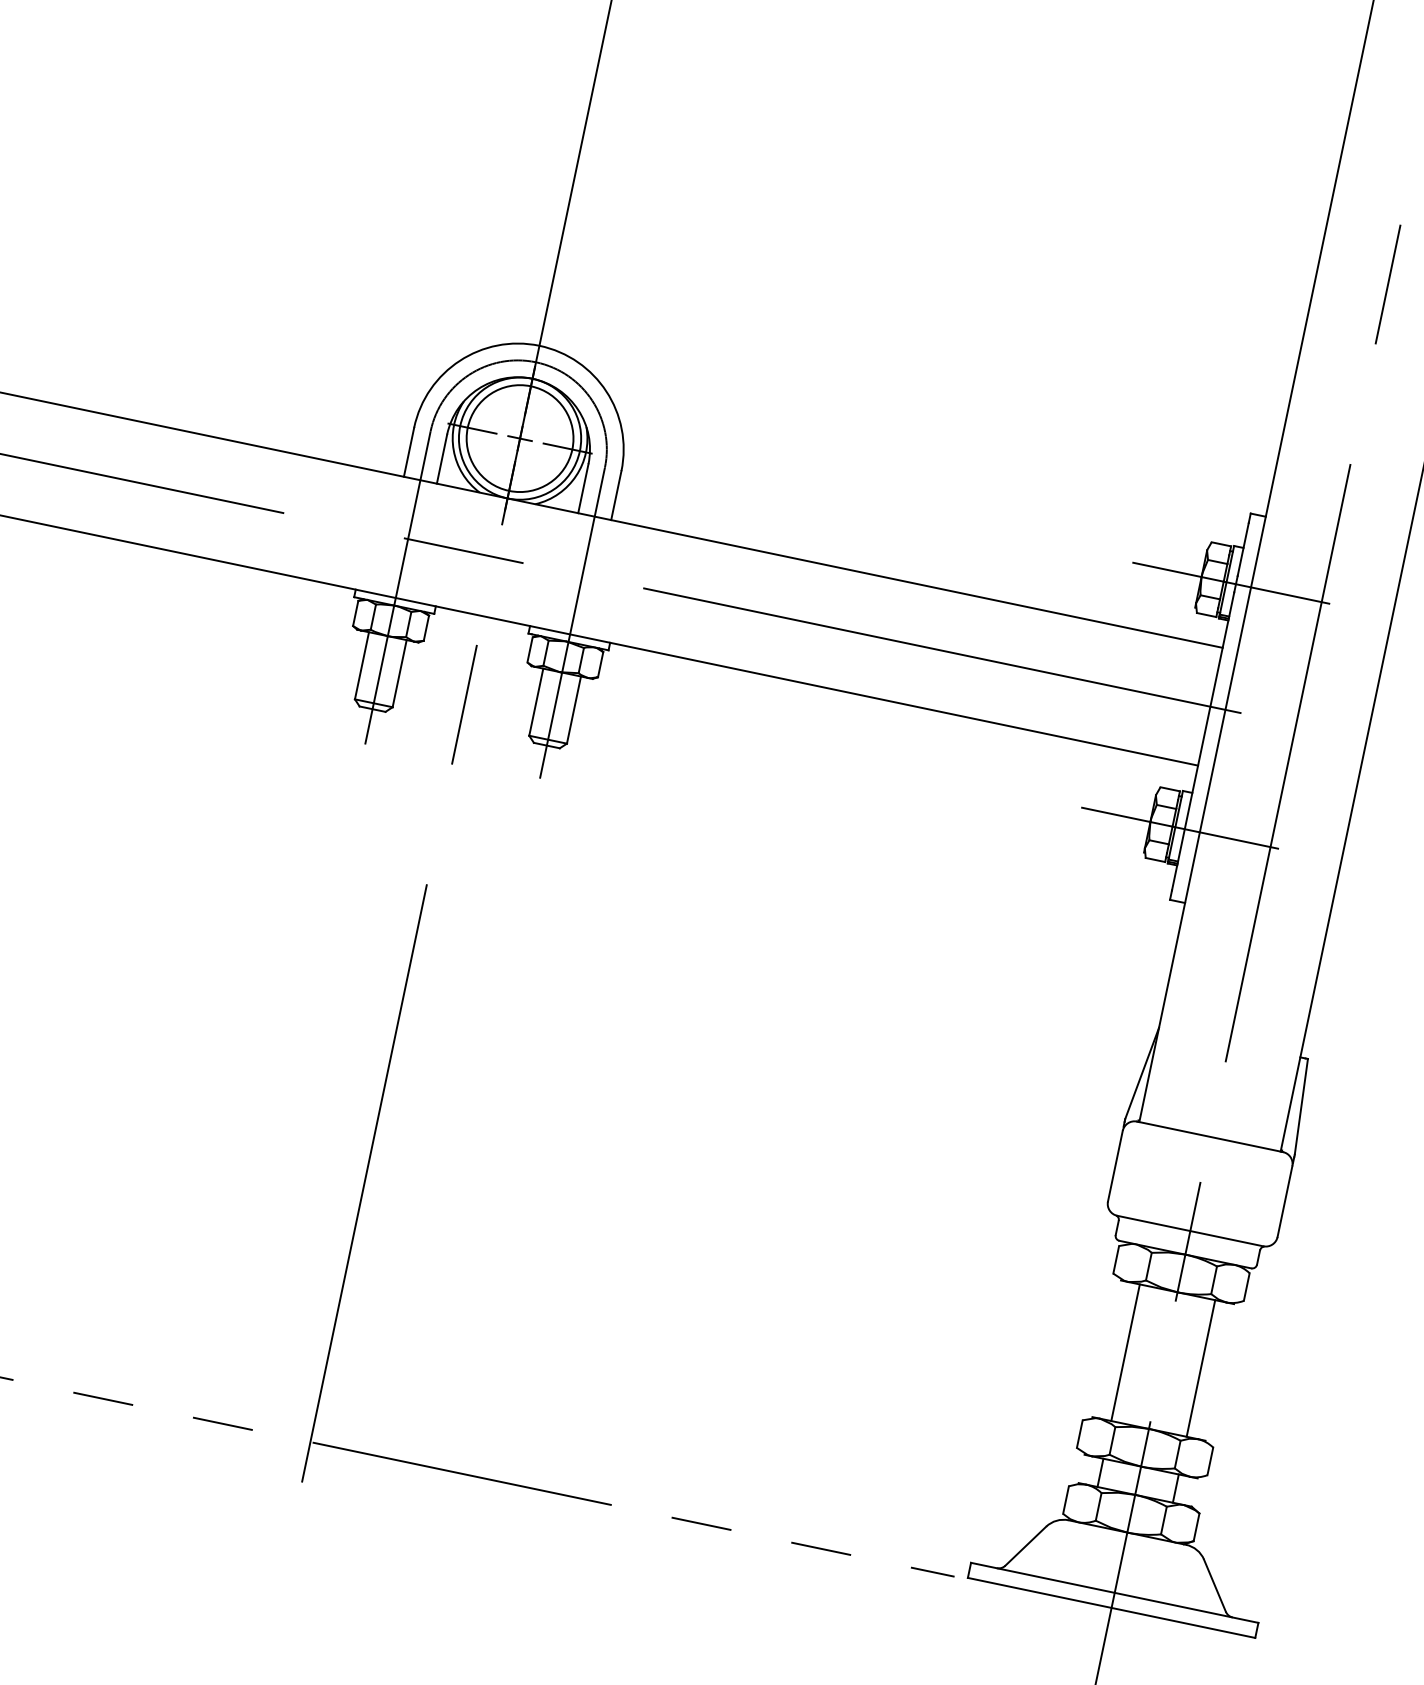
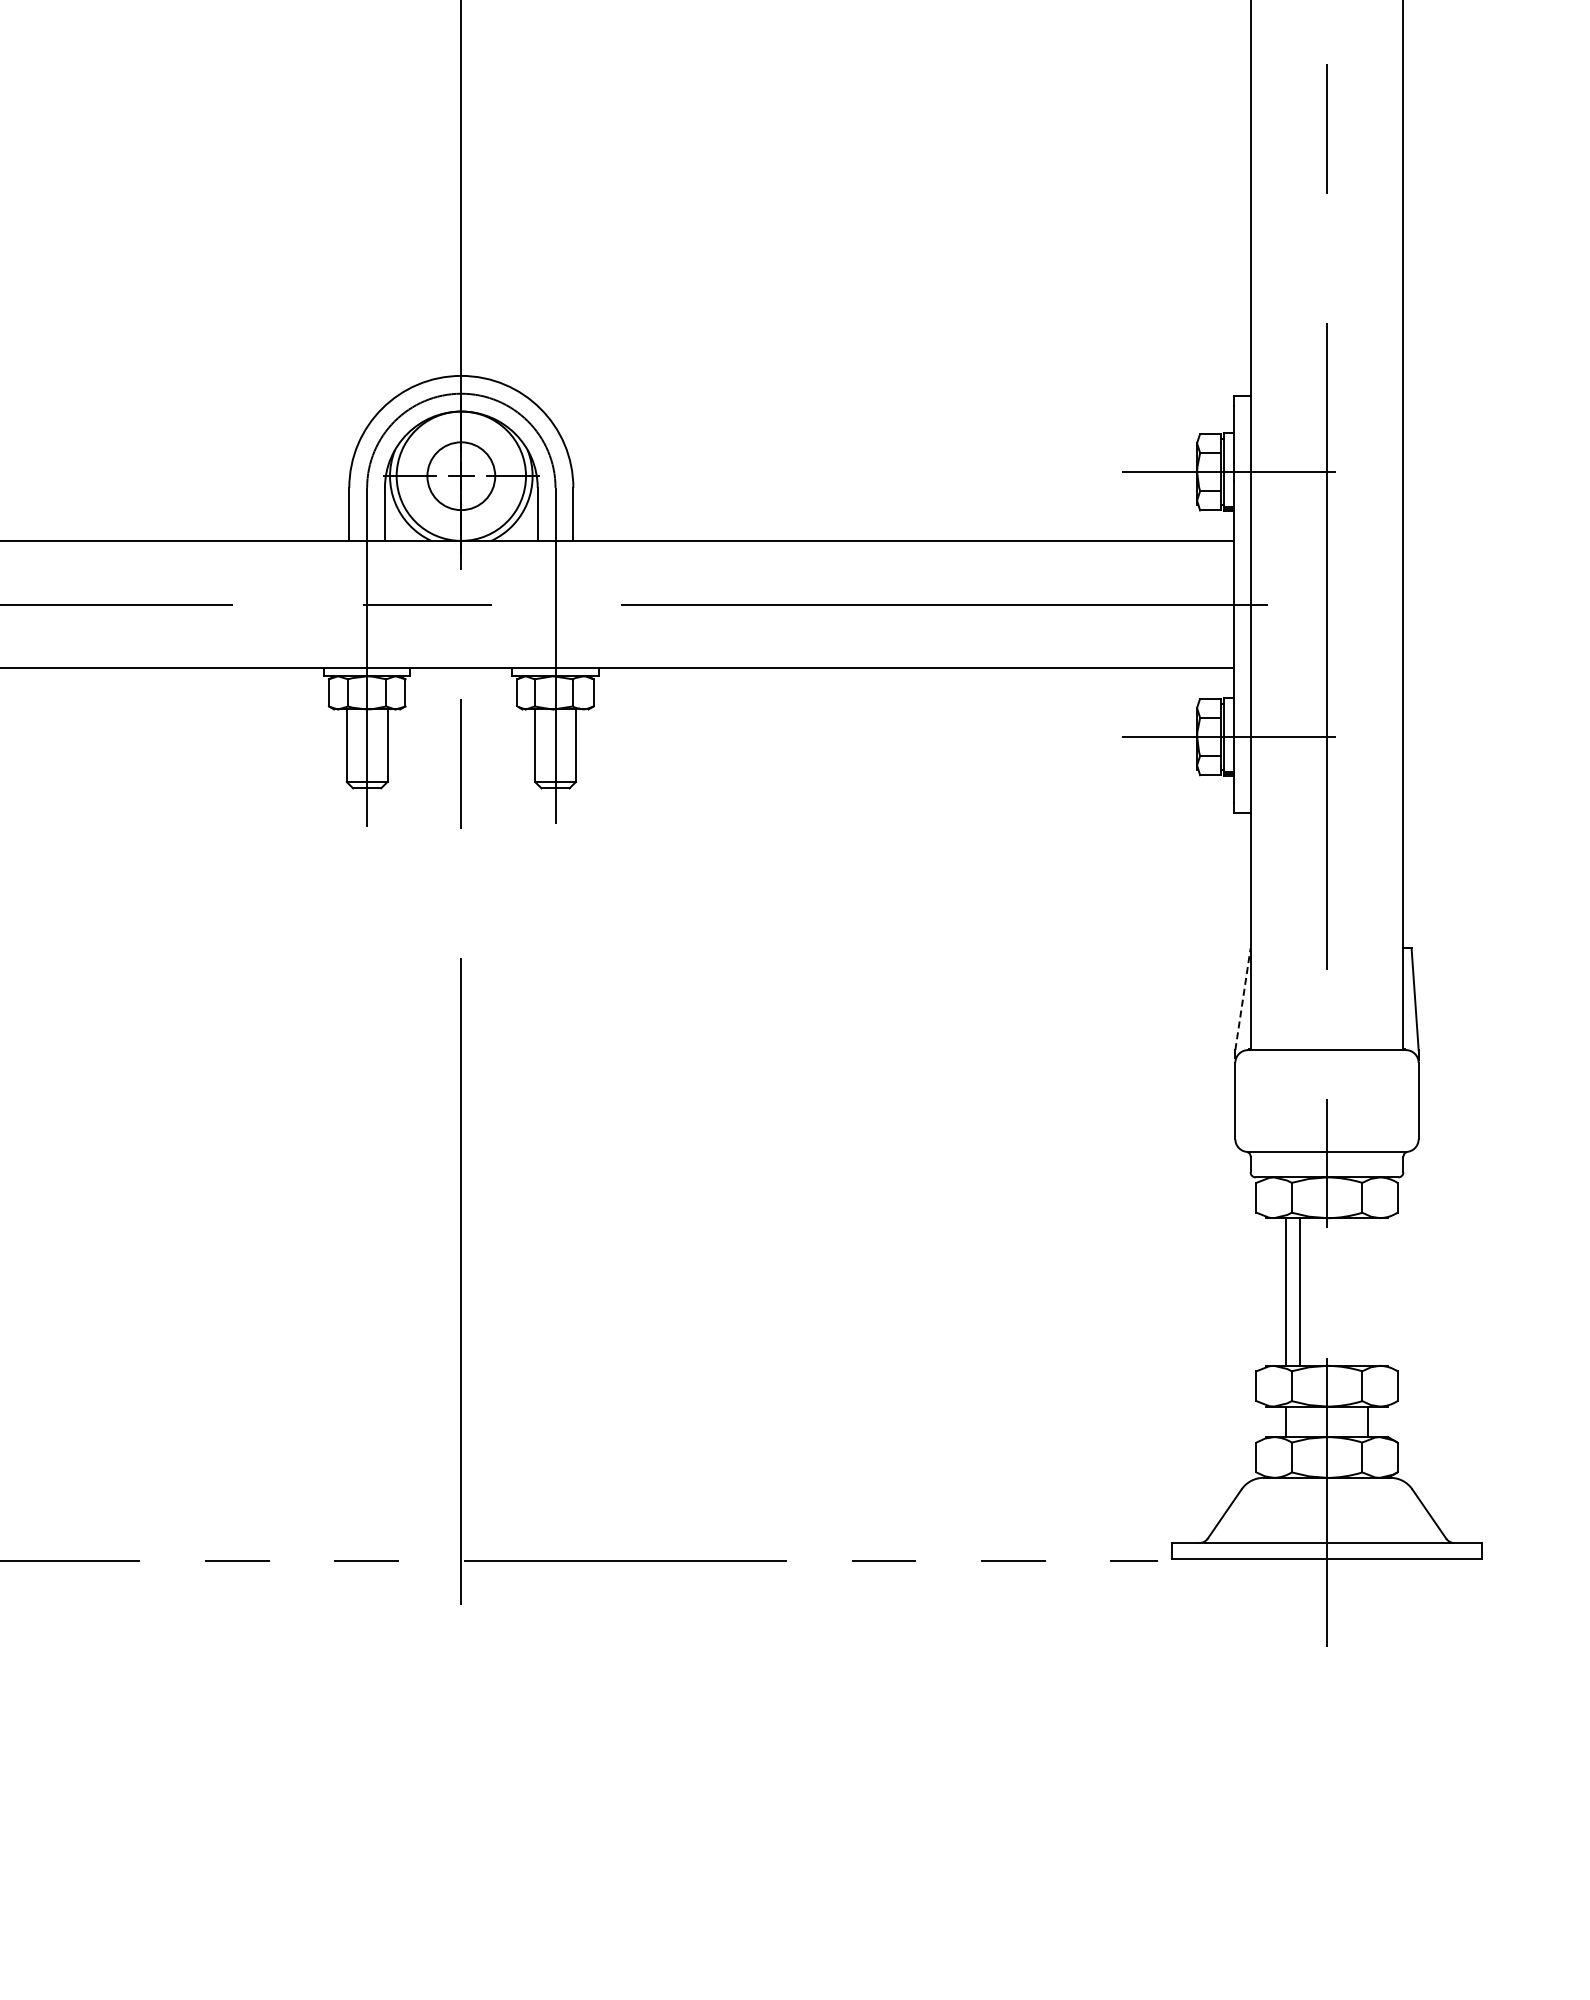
circle: (519, 437) -> (460, 475), size x0.6
line: (1142, 1072) -> (1243, 998), solid -> dashed
line: (1200, 1367) -> (1299, 1291), moved

